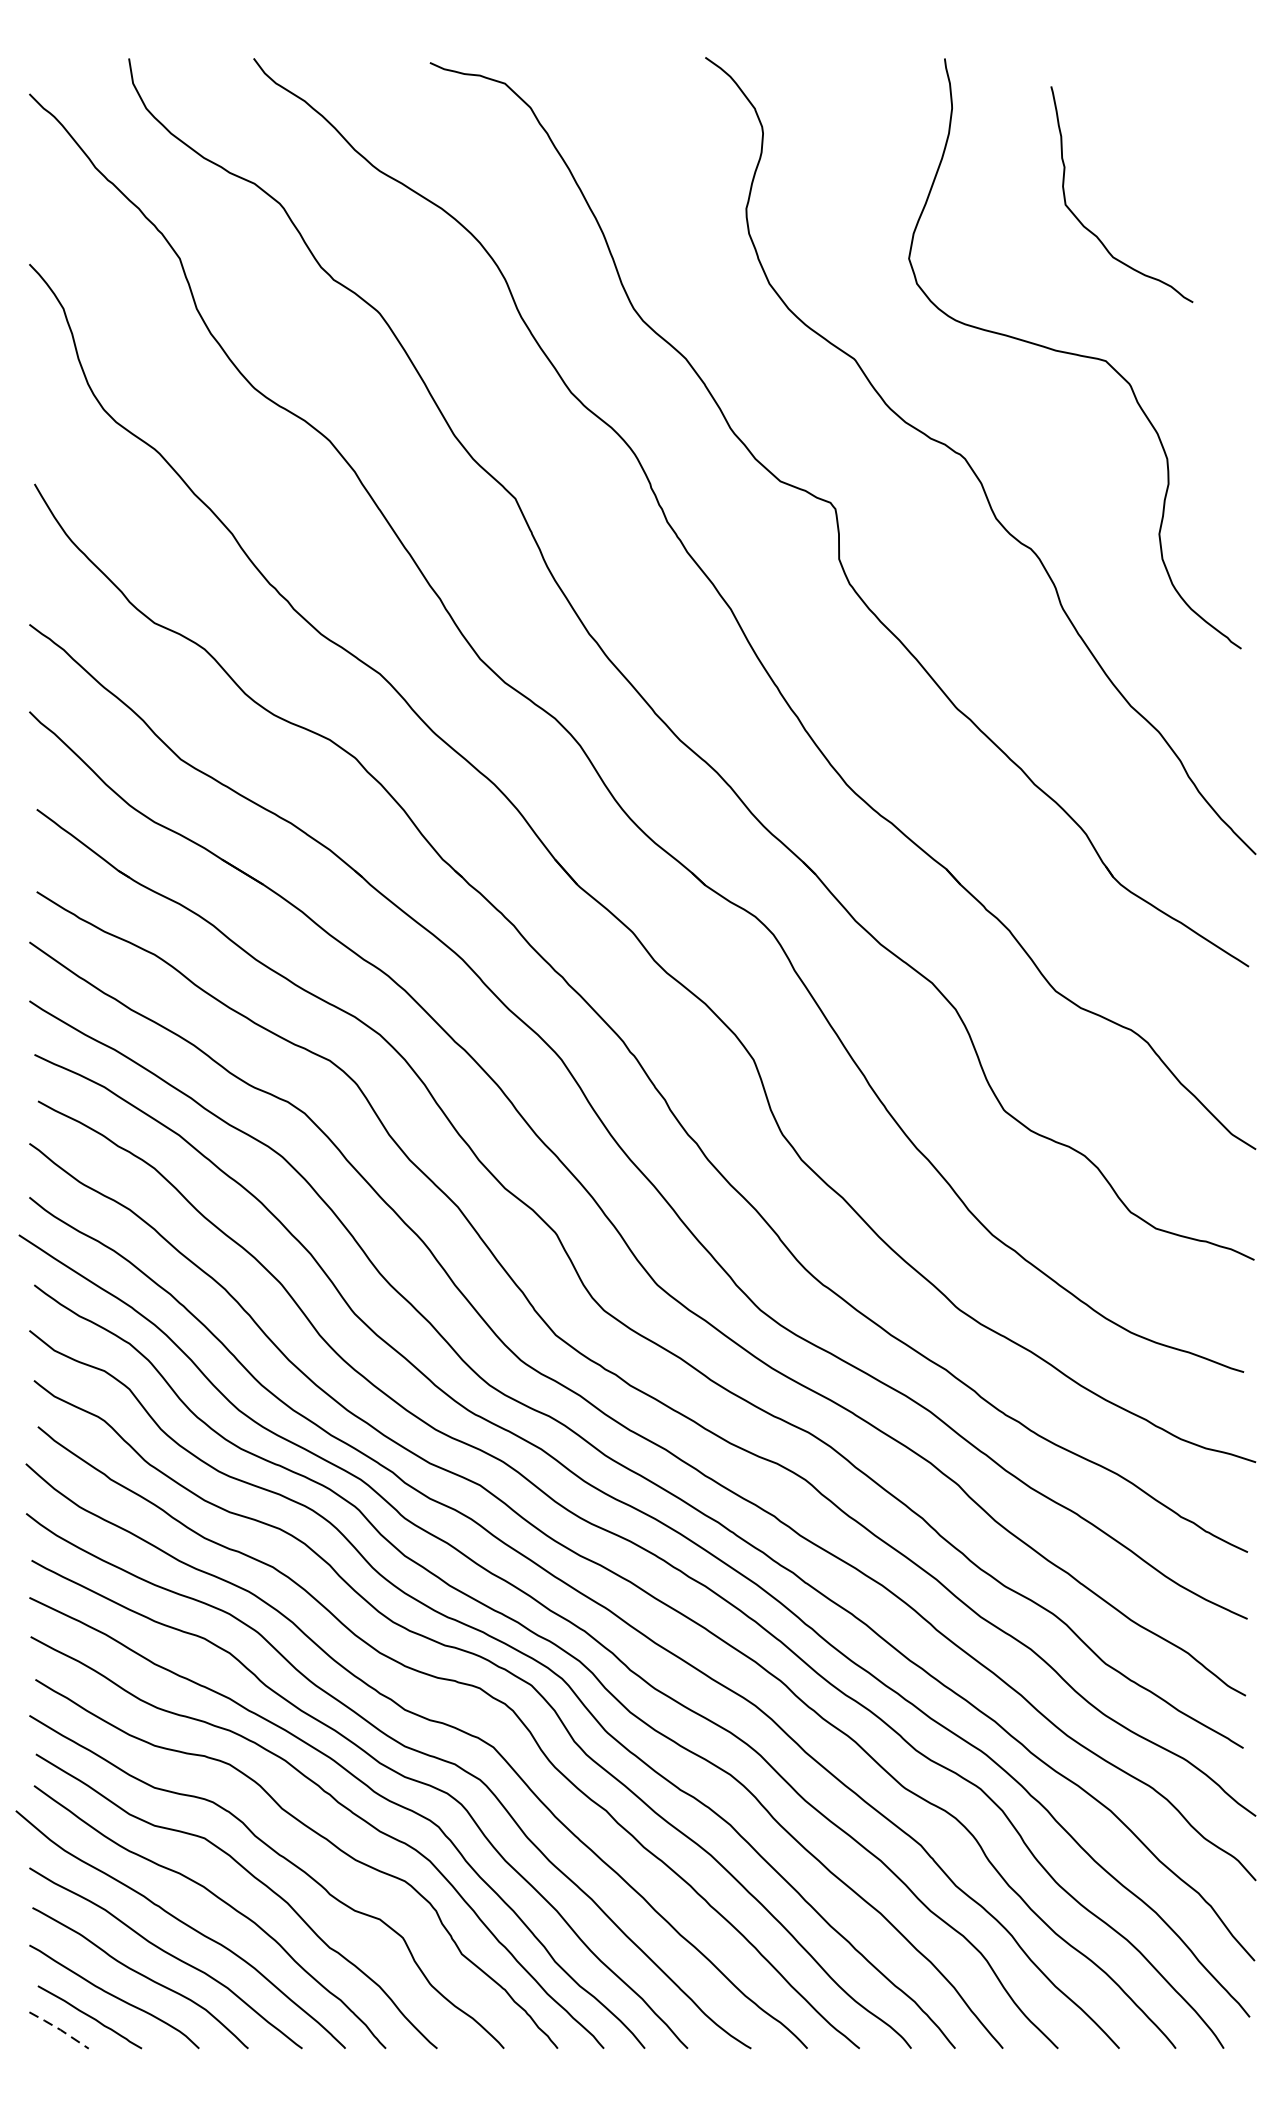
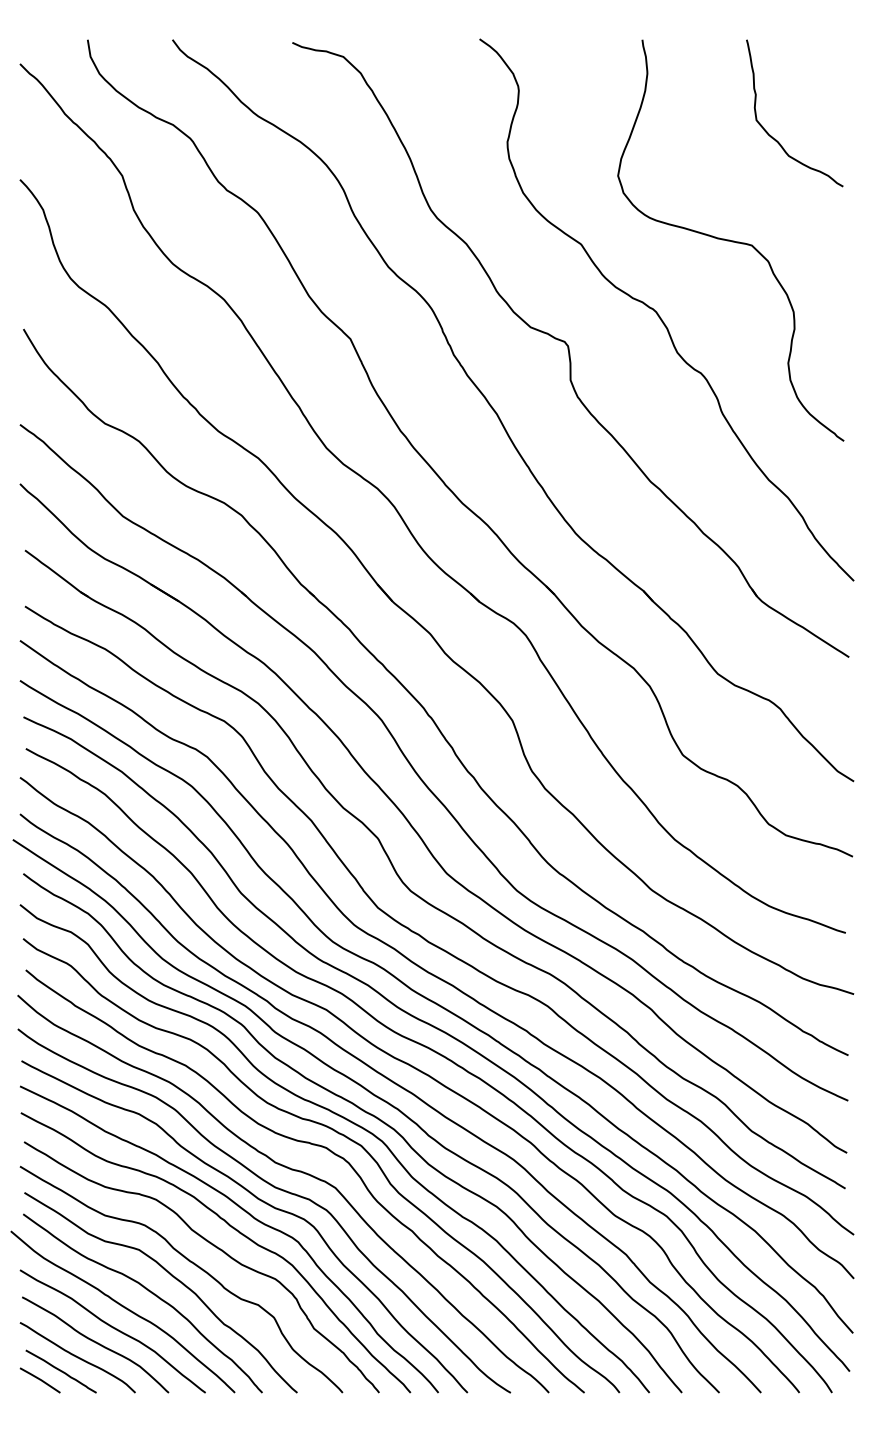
curve: (1093, 231) -> (775, 138), moved
line: (59, 2028) -> (40, 1379), dashed -> solid

